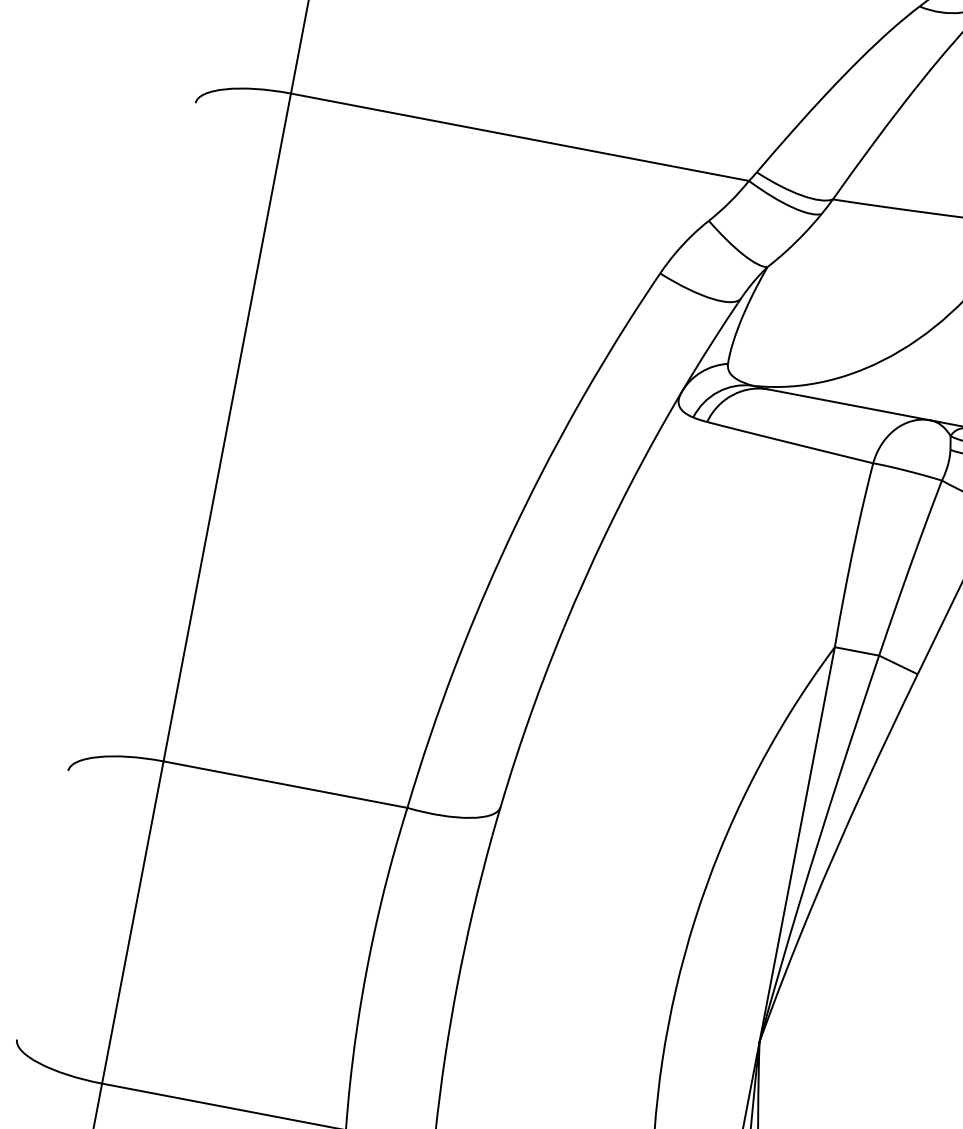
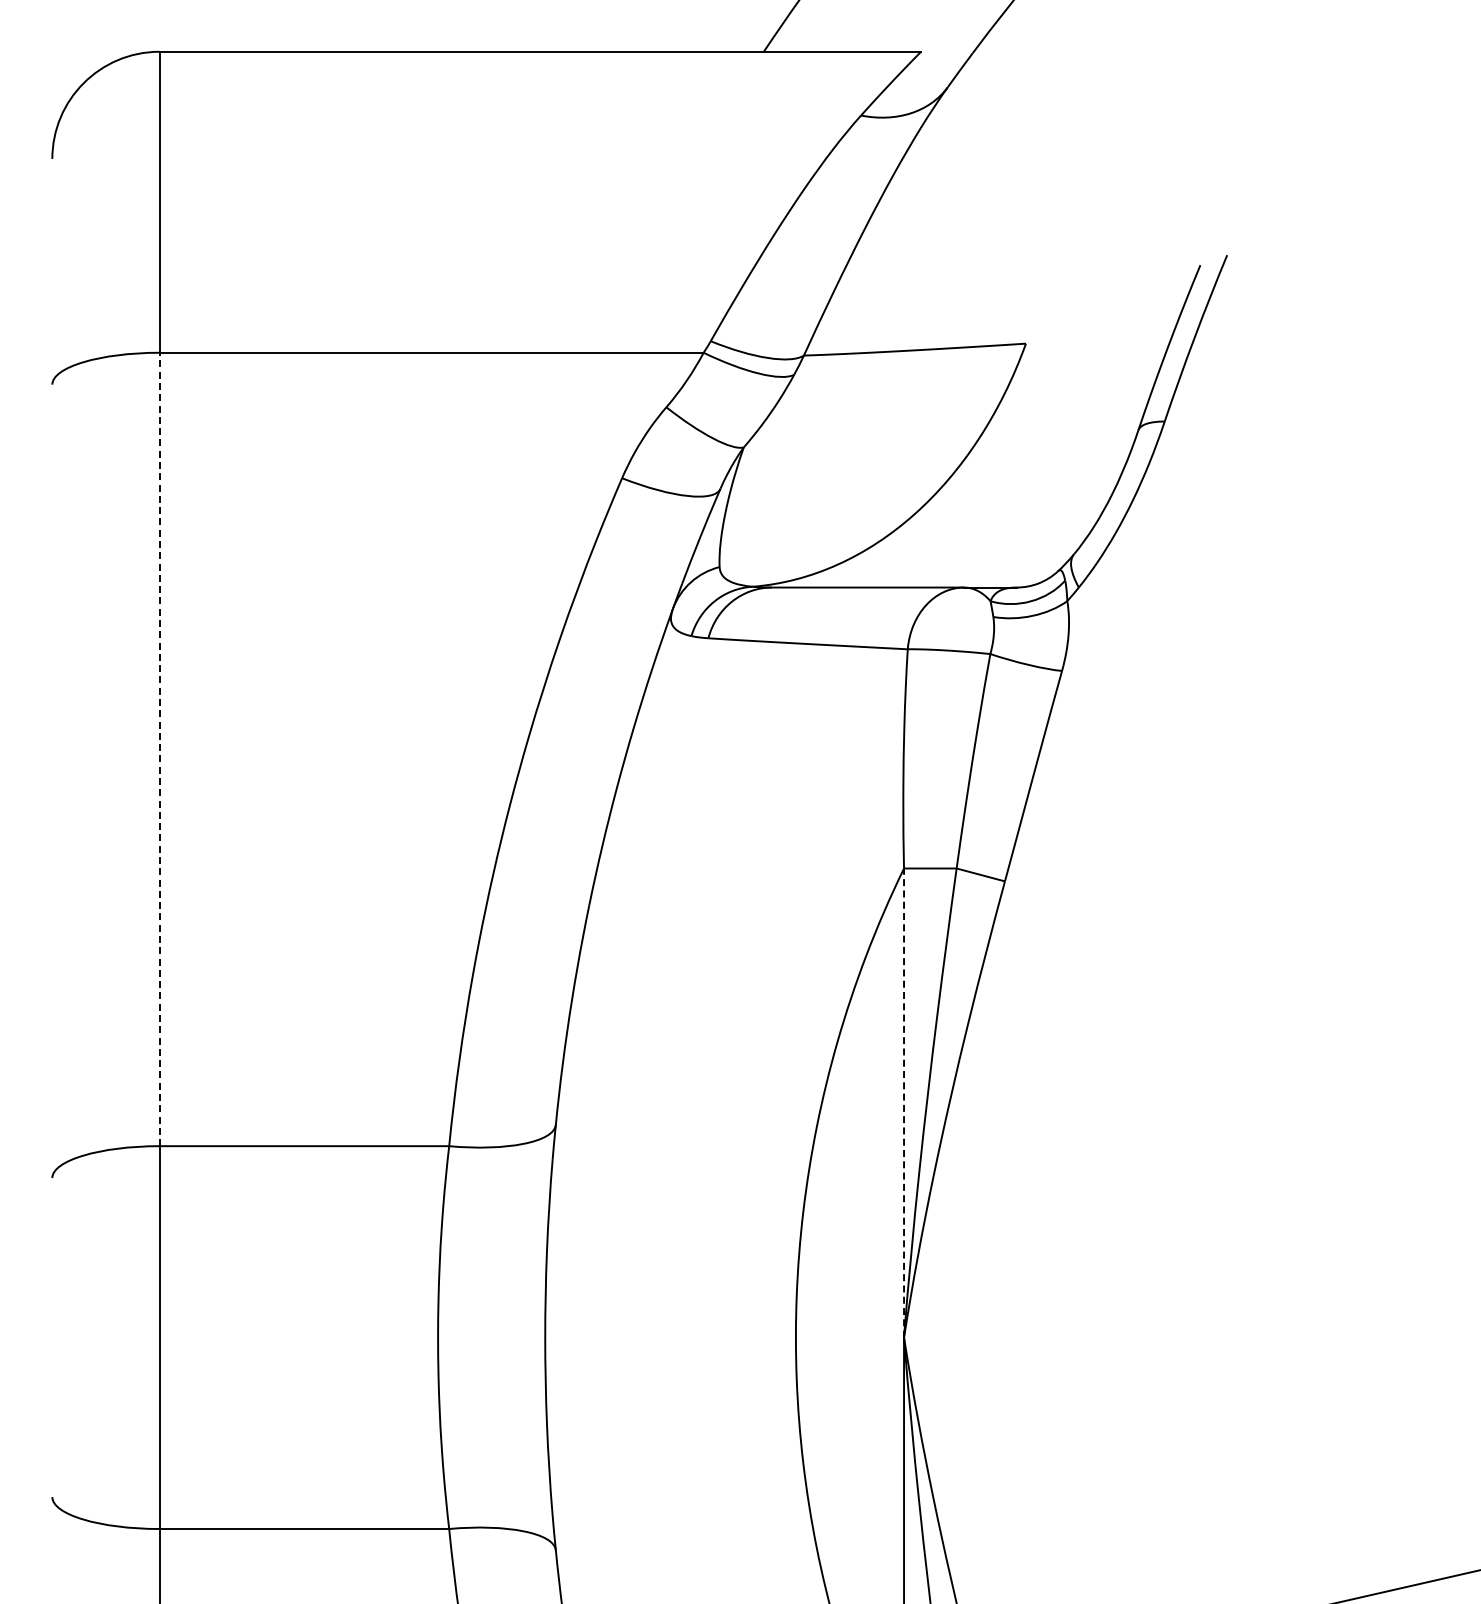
line: (227, 427) -> (159, 749), solid -> dashed
line: (797, 845) -> (904, 1103), solid -> dashed

